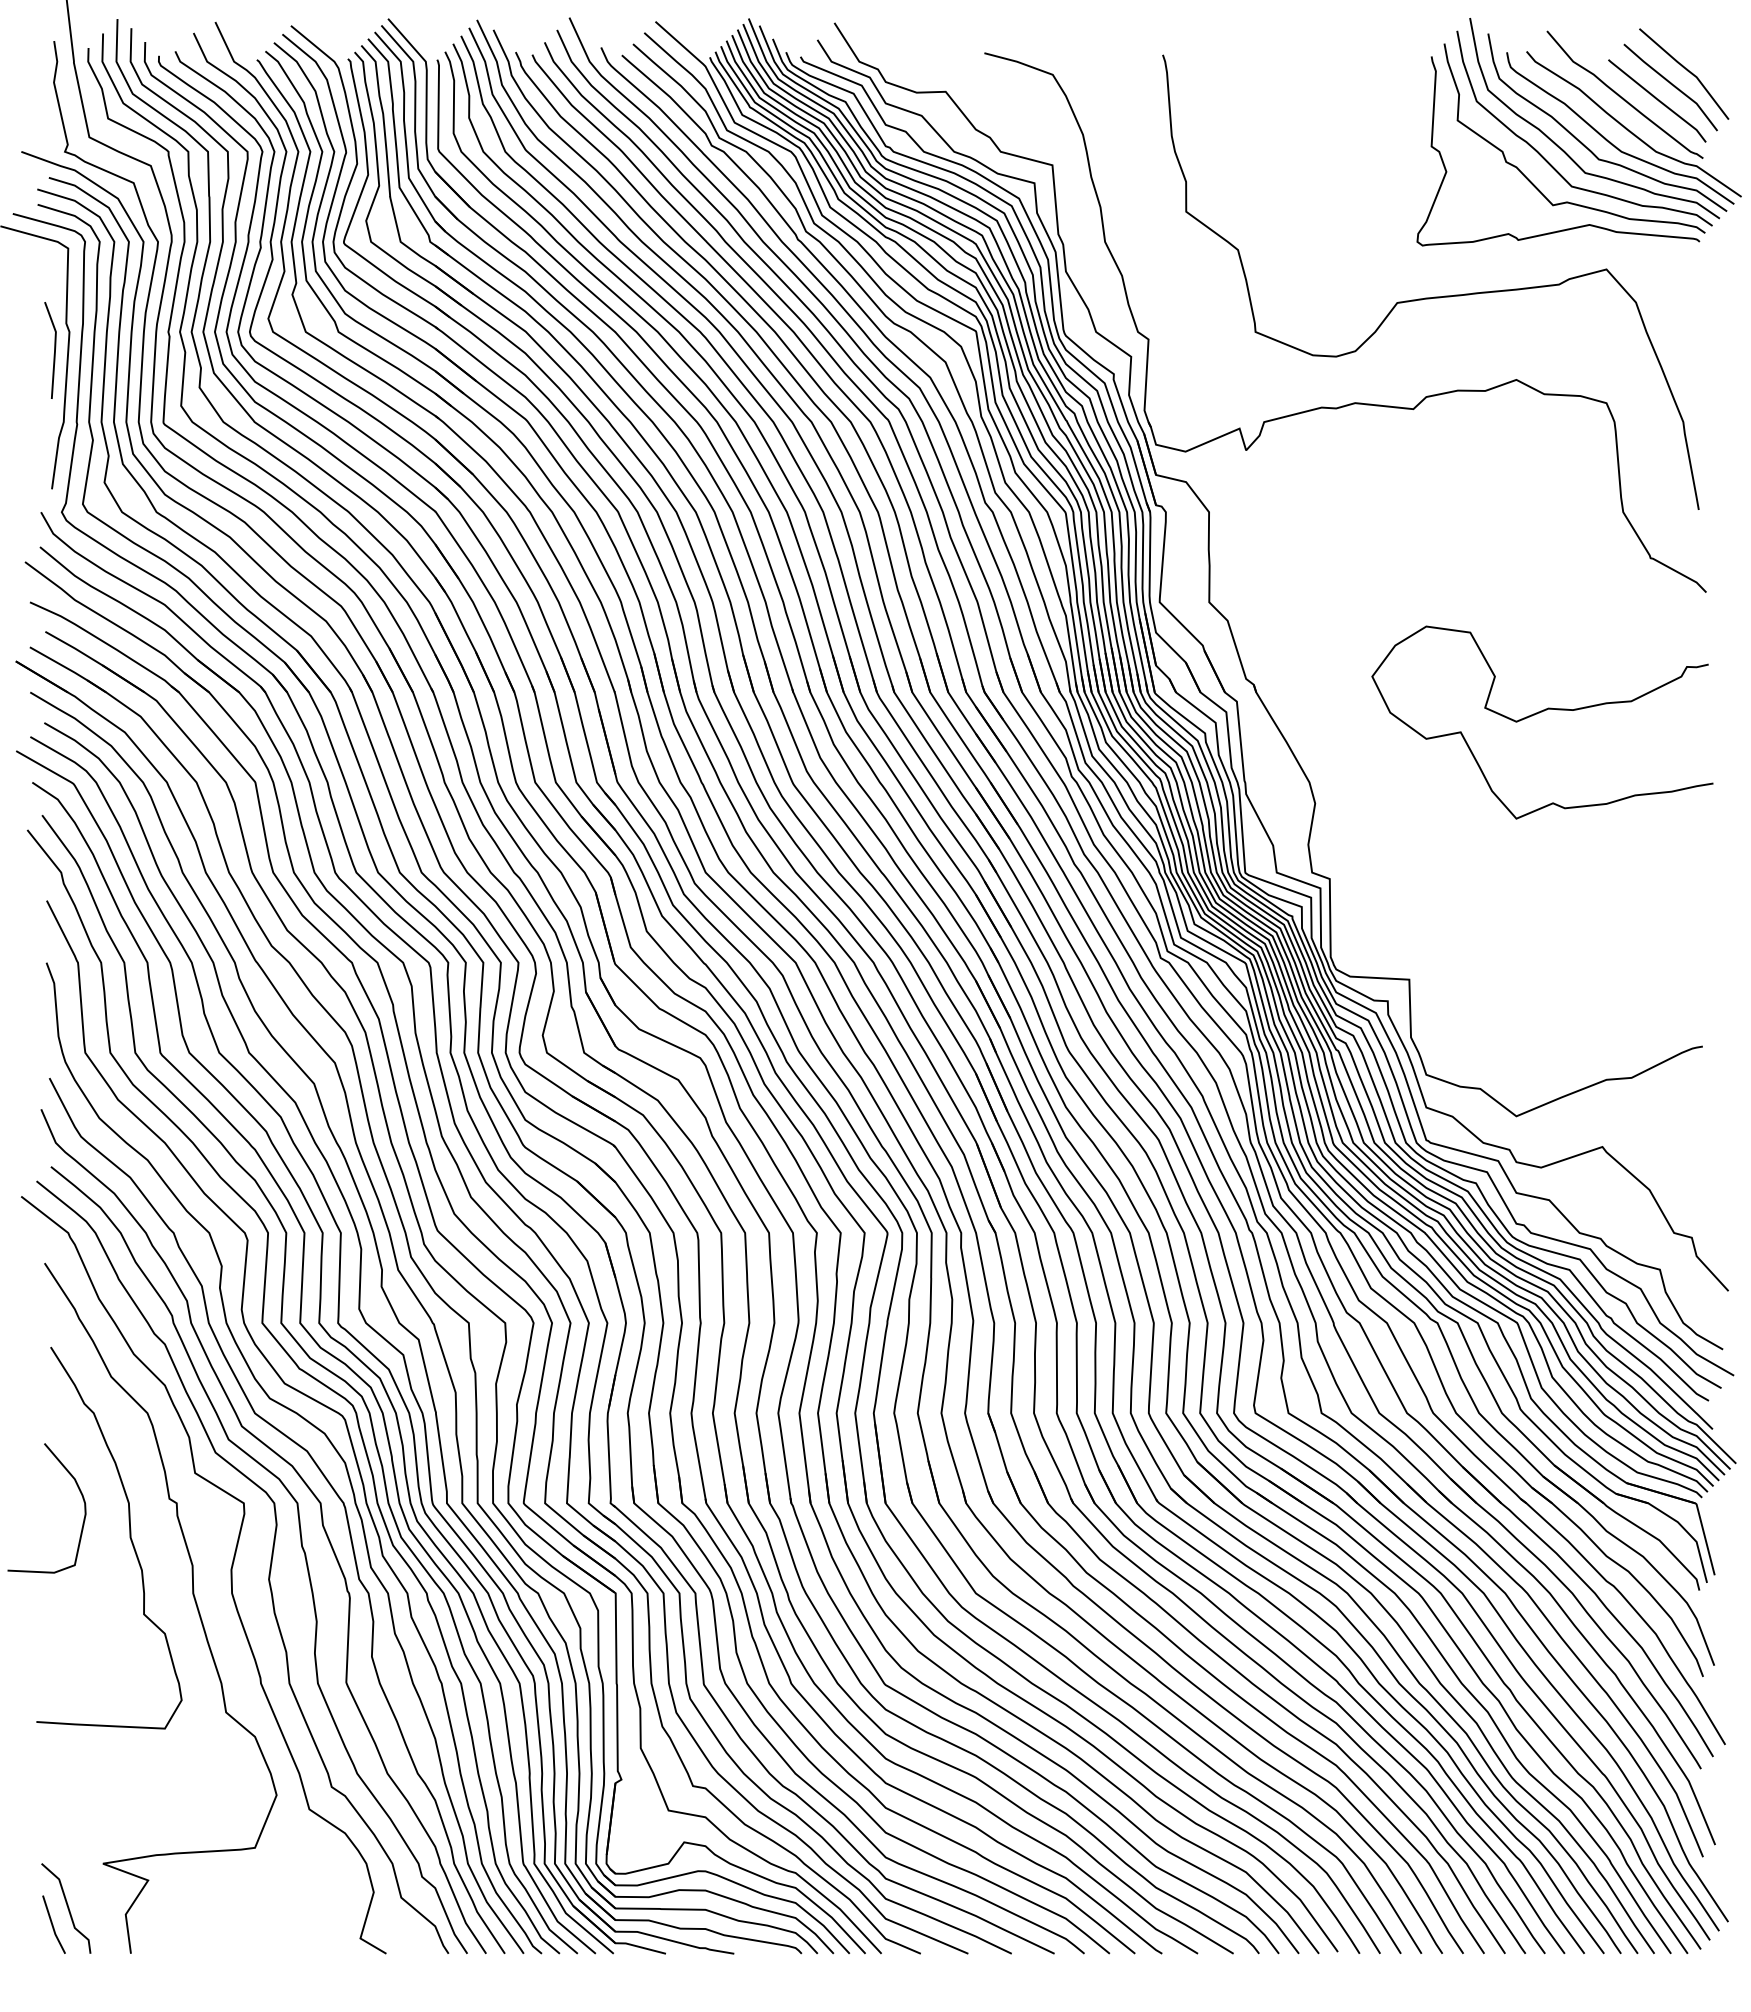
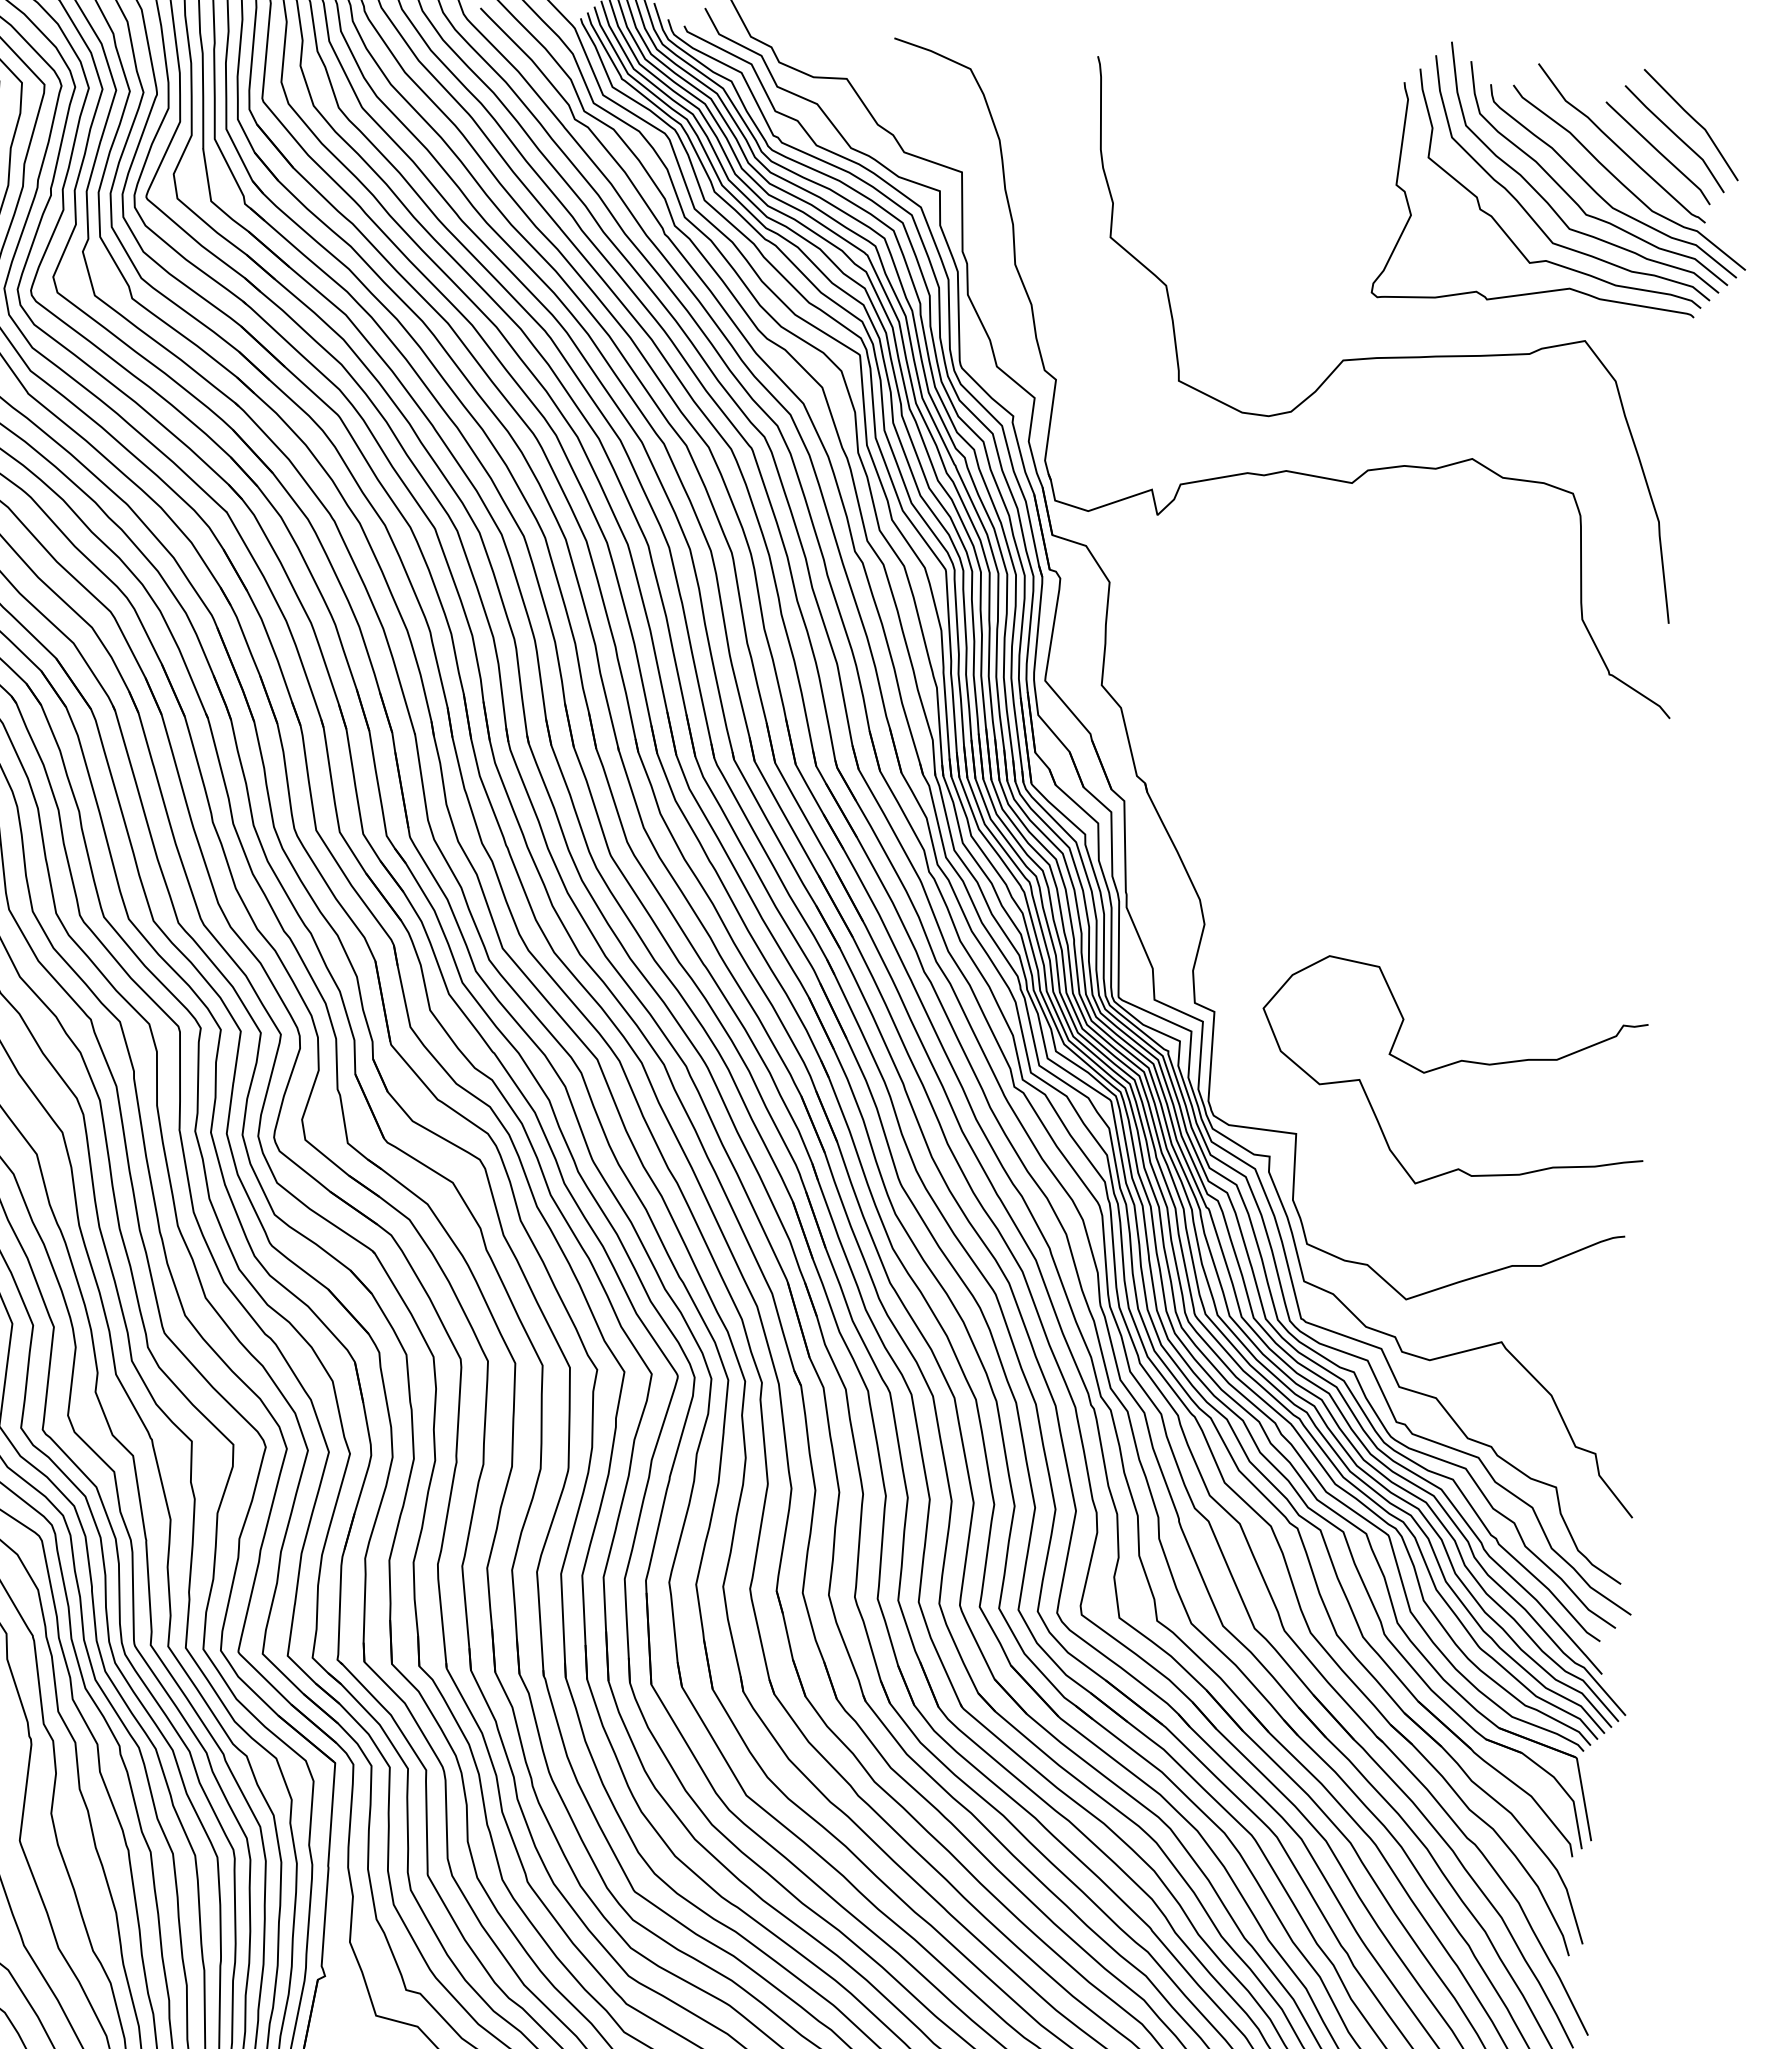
curve: (1537, 714) -> (1448, 1066), moved

